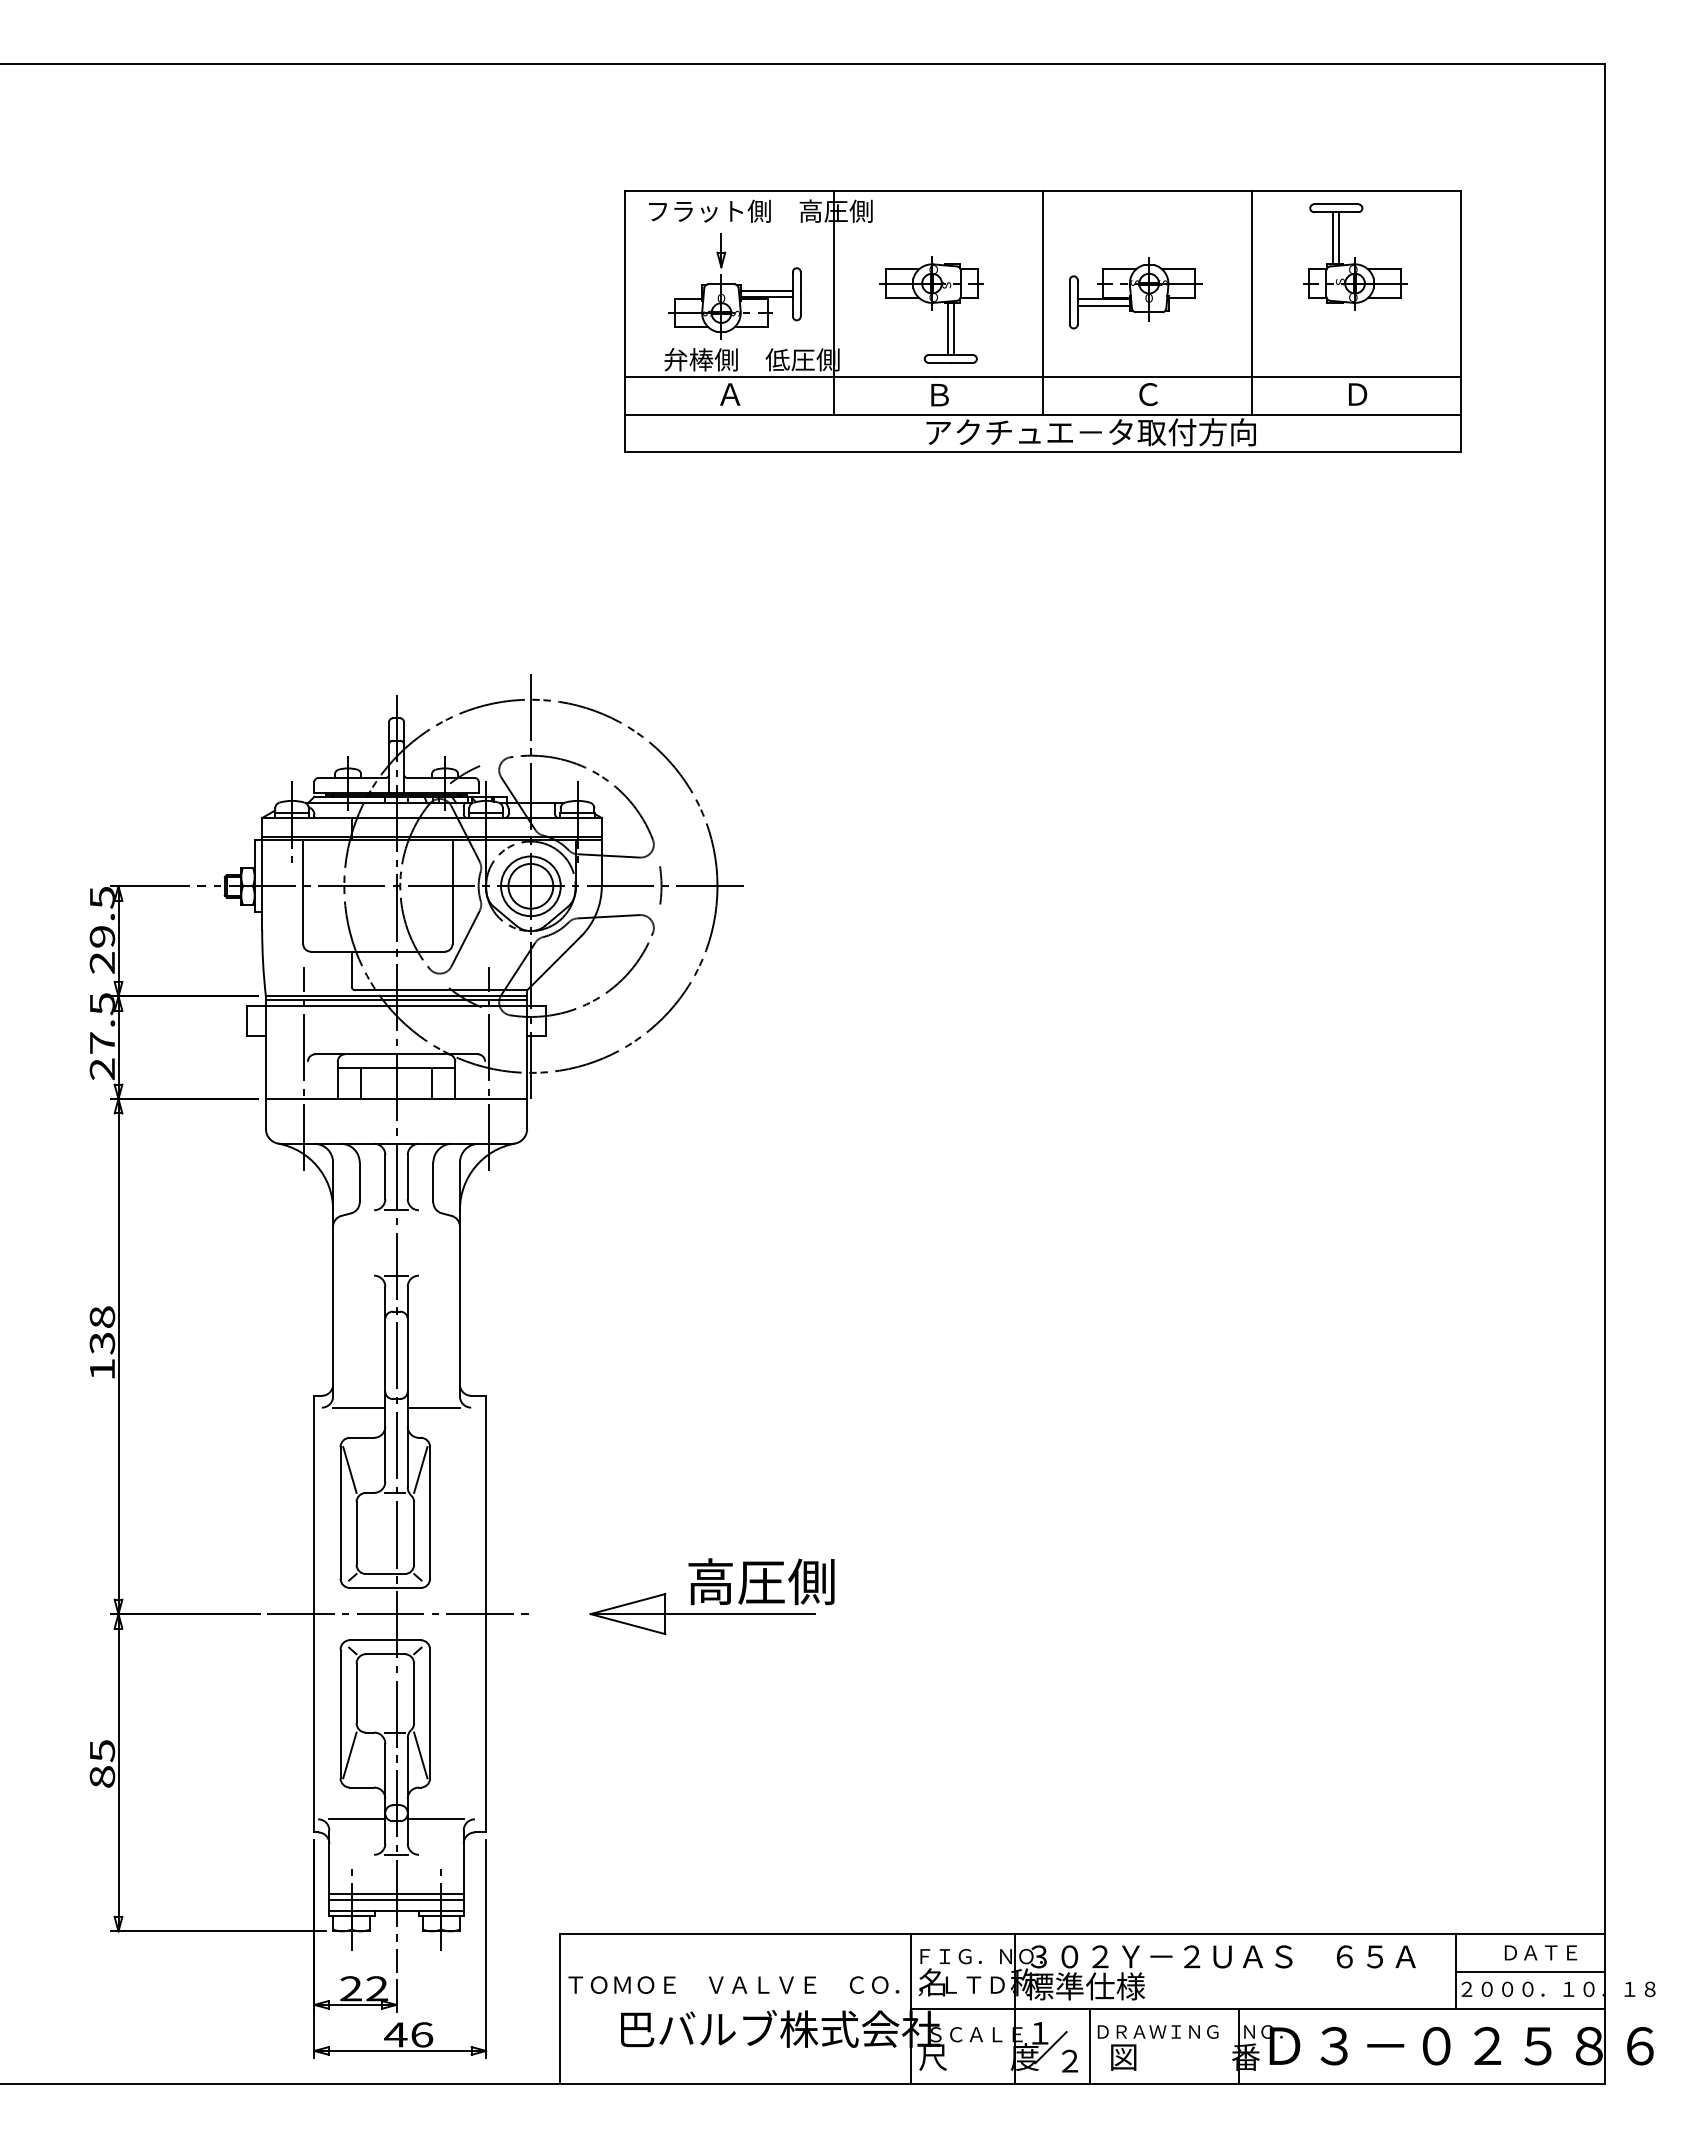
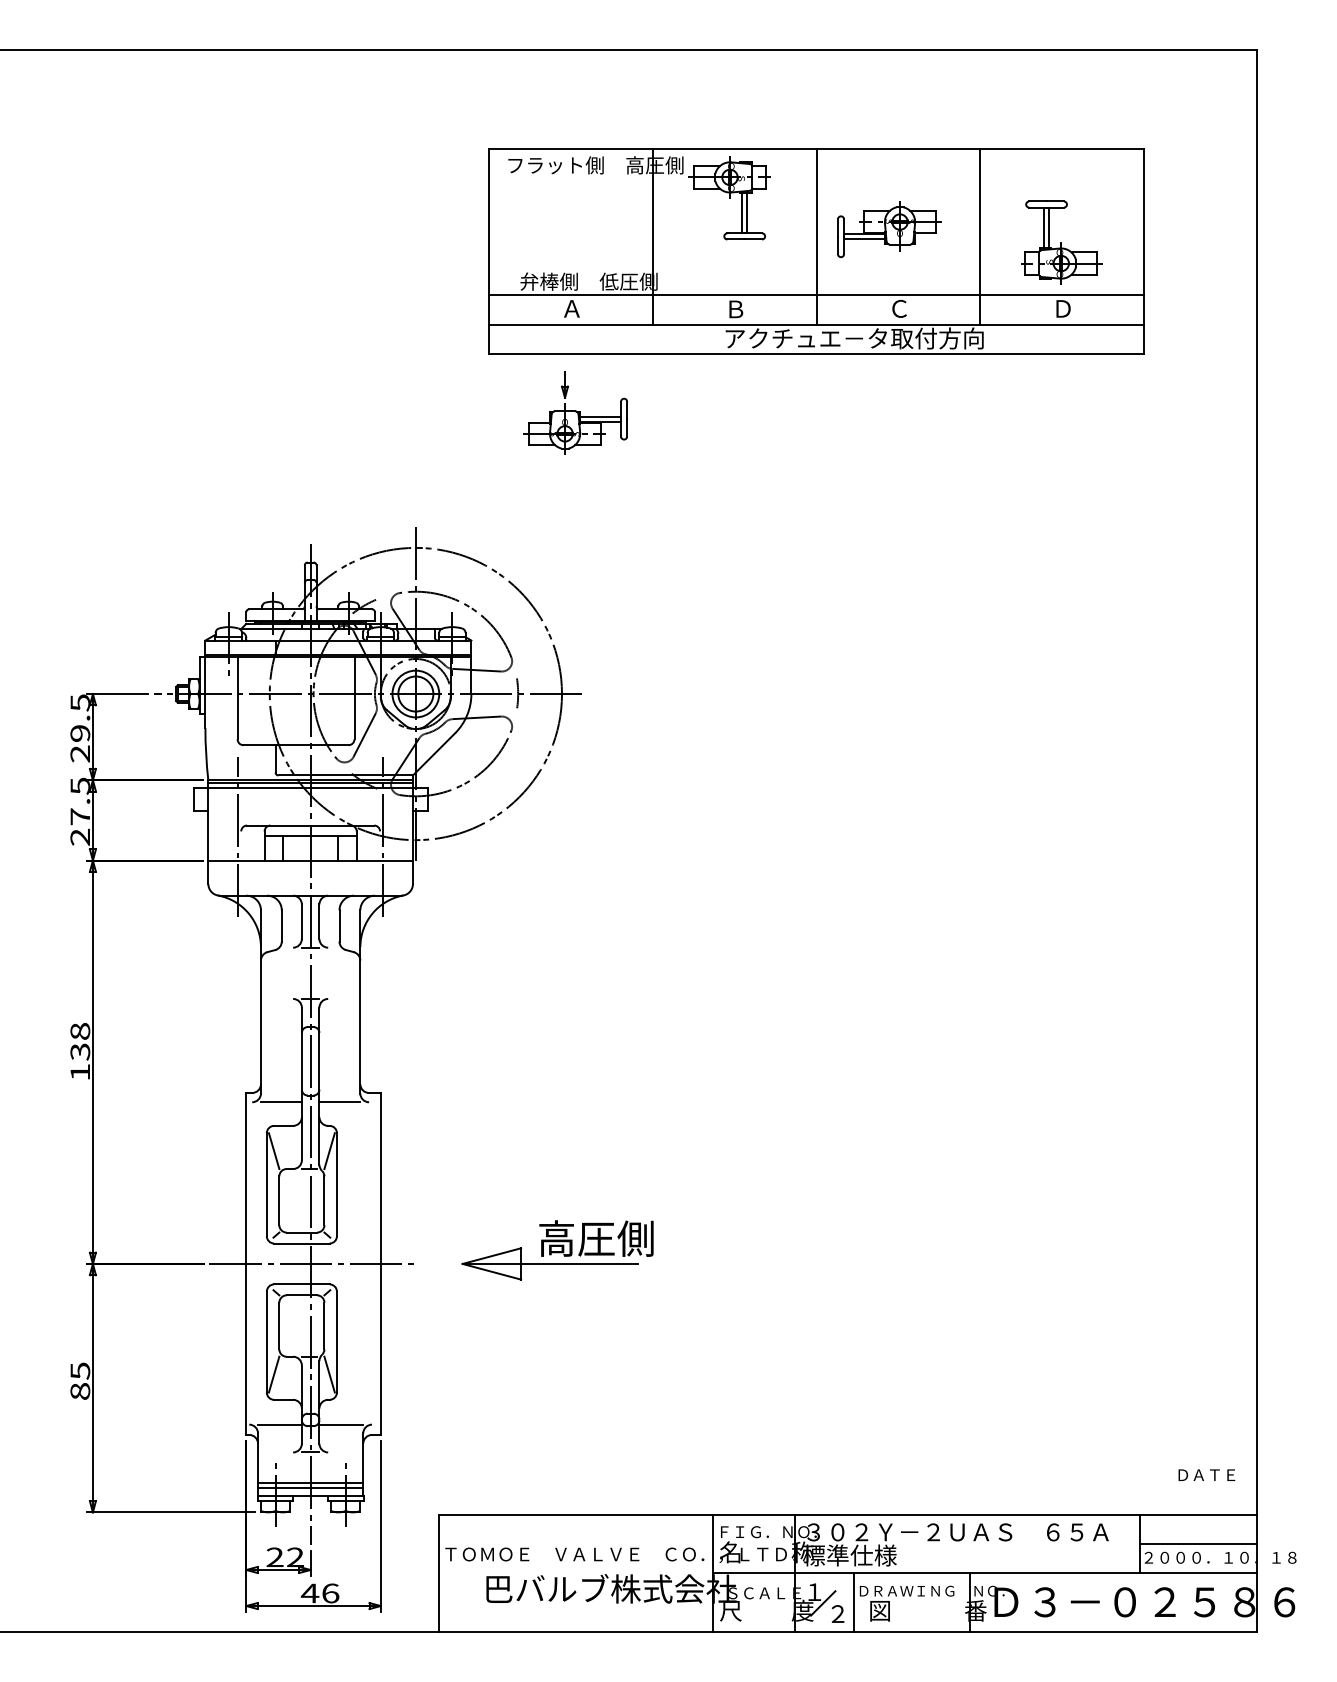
part: (1355, 256) -> (1061, 242), moved
part: (734, 286) -> (575, 413), moved
part: (931, 309) -> (729, 197), moved
text: (1540, 1952) -> (1206, 1474), moved

